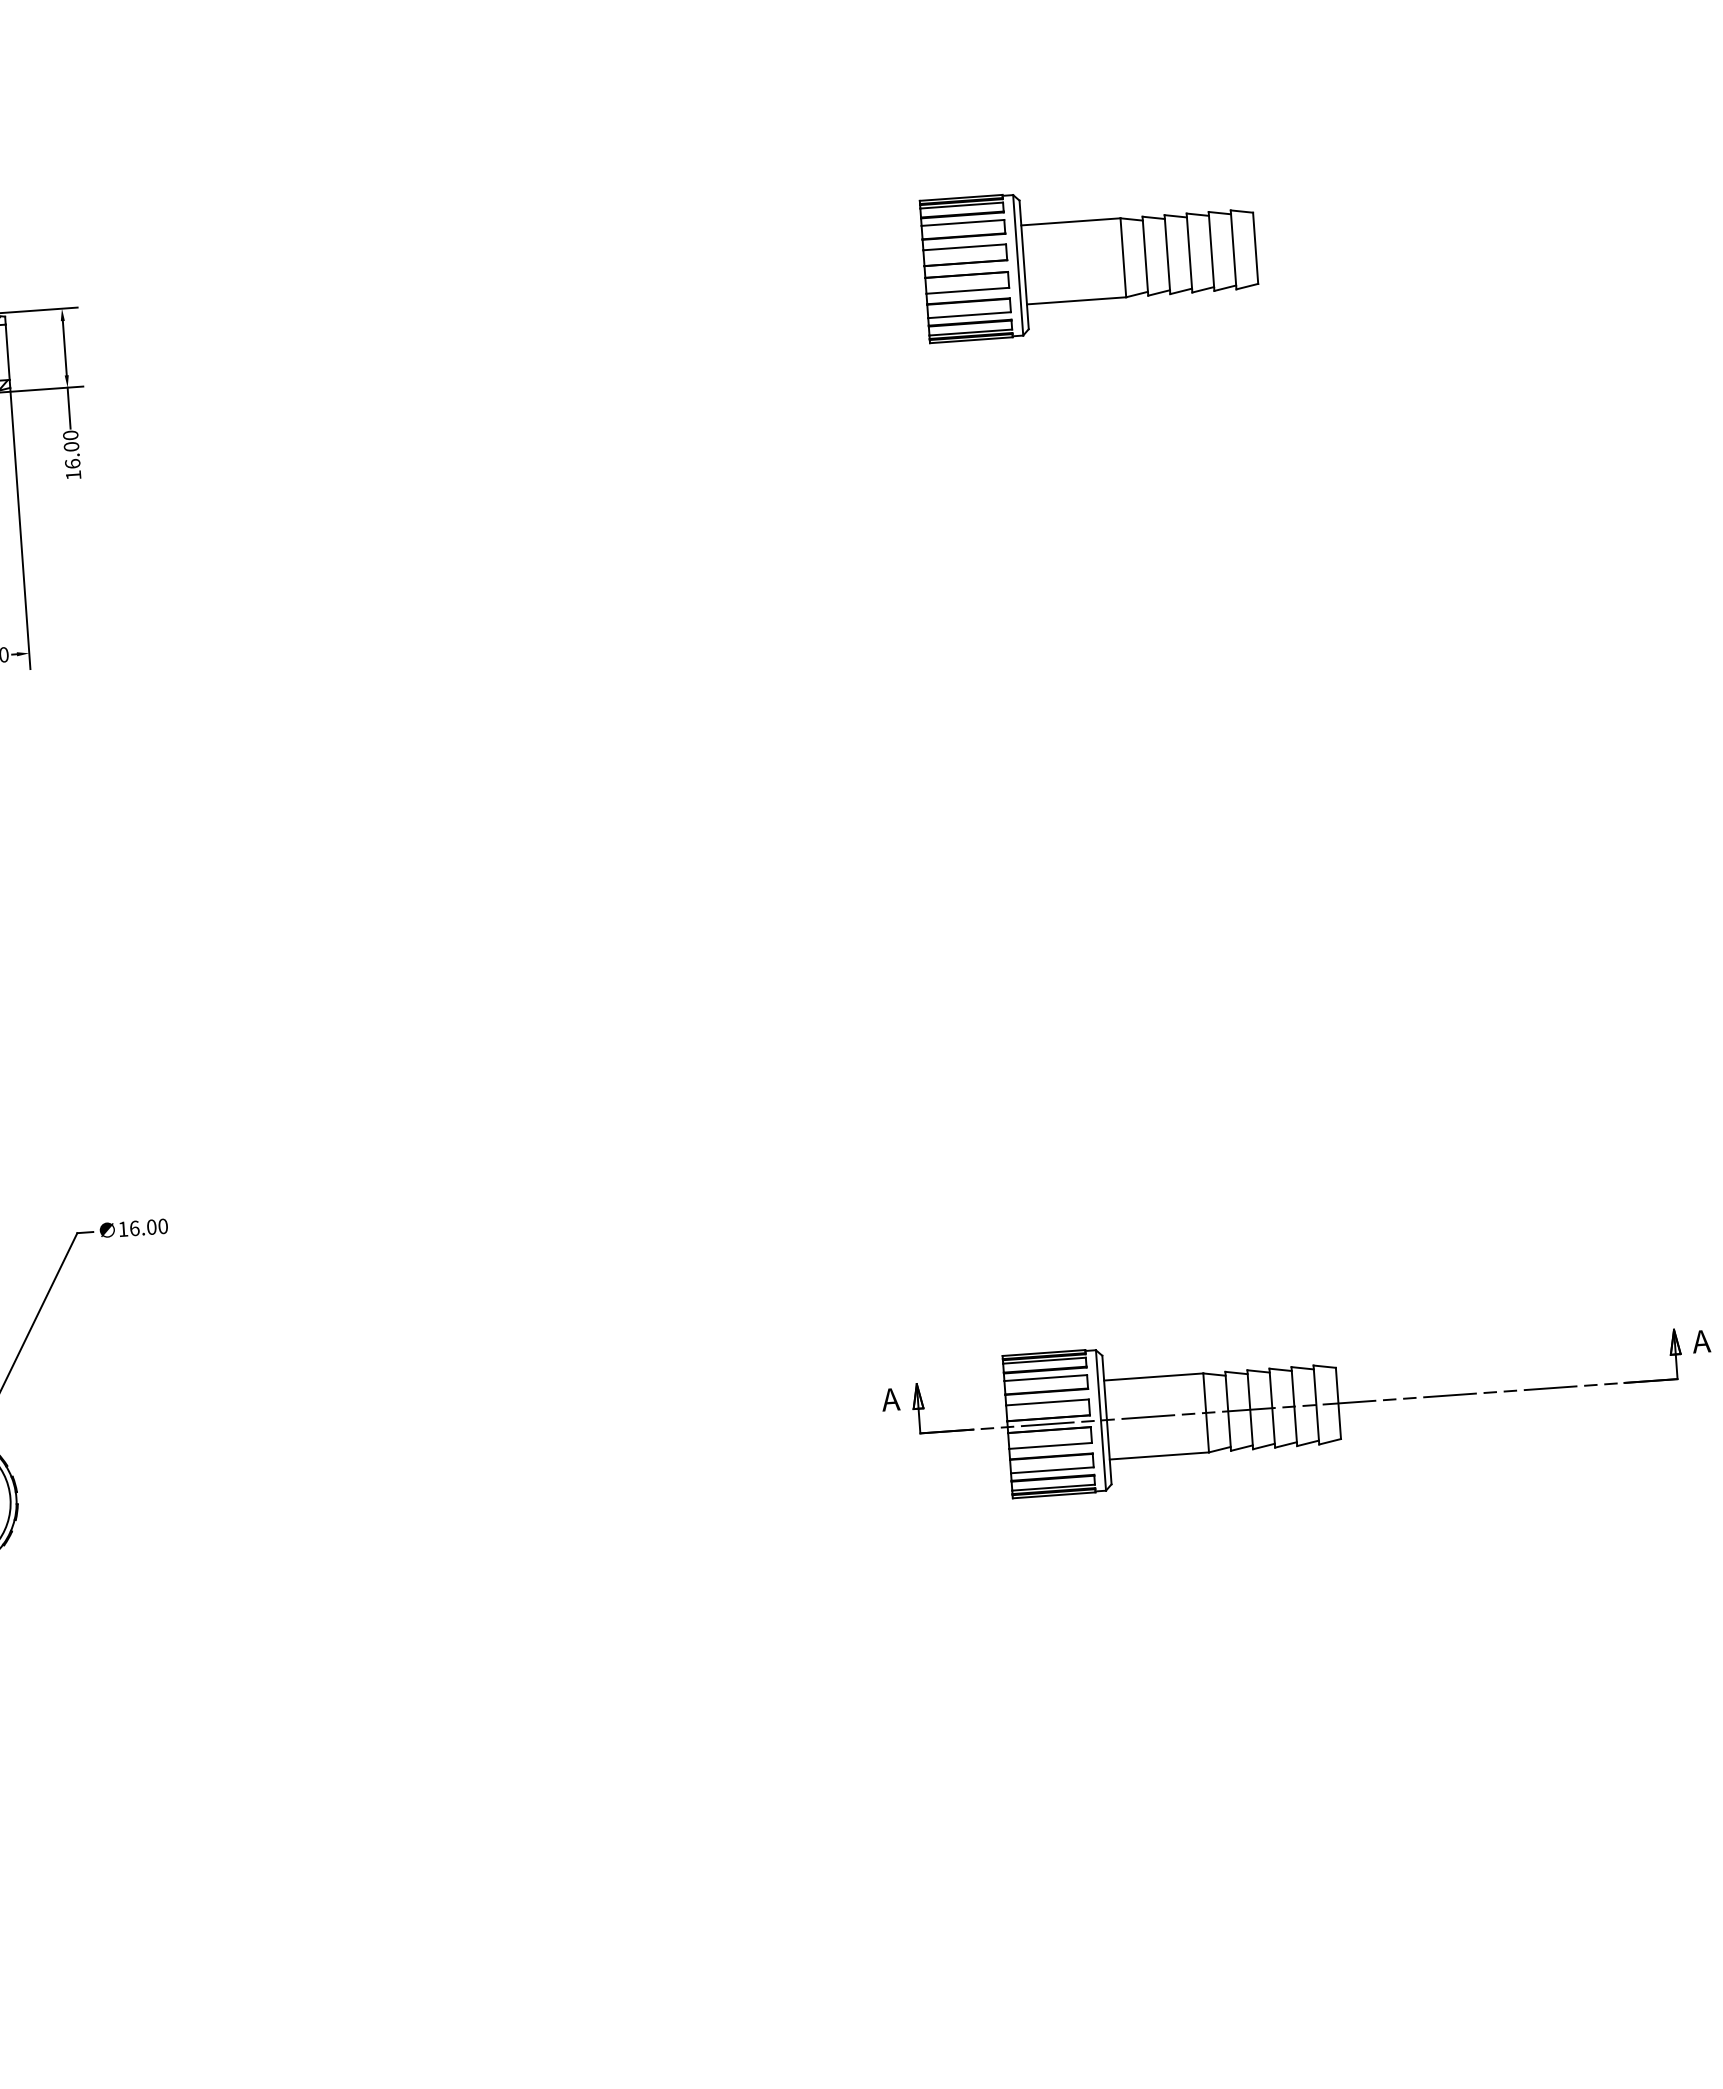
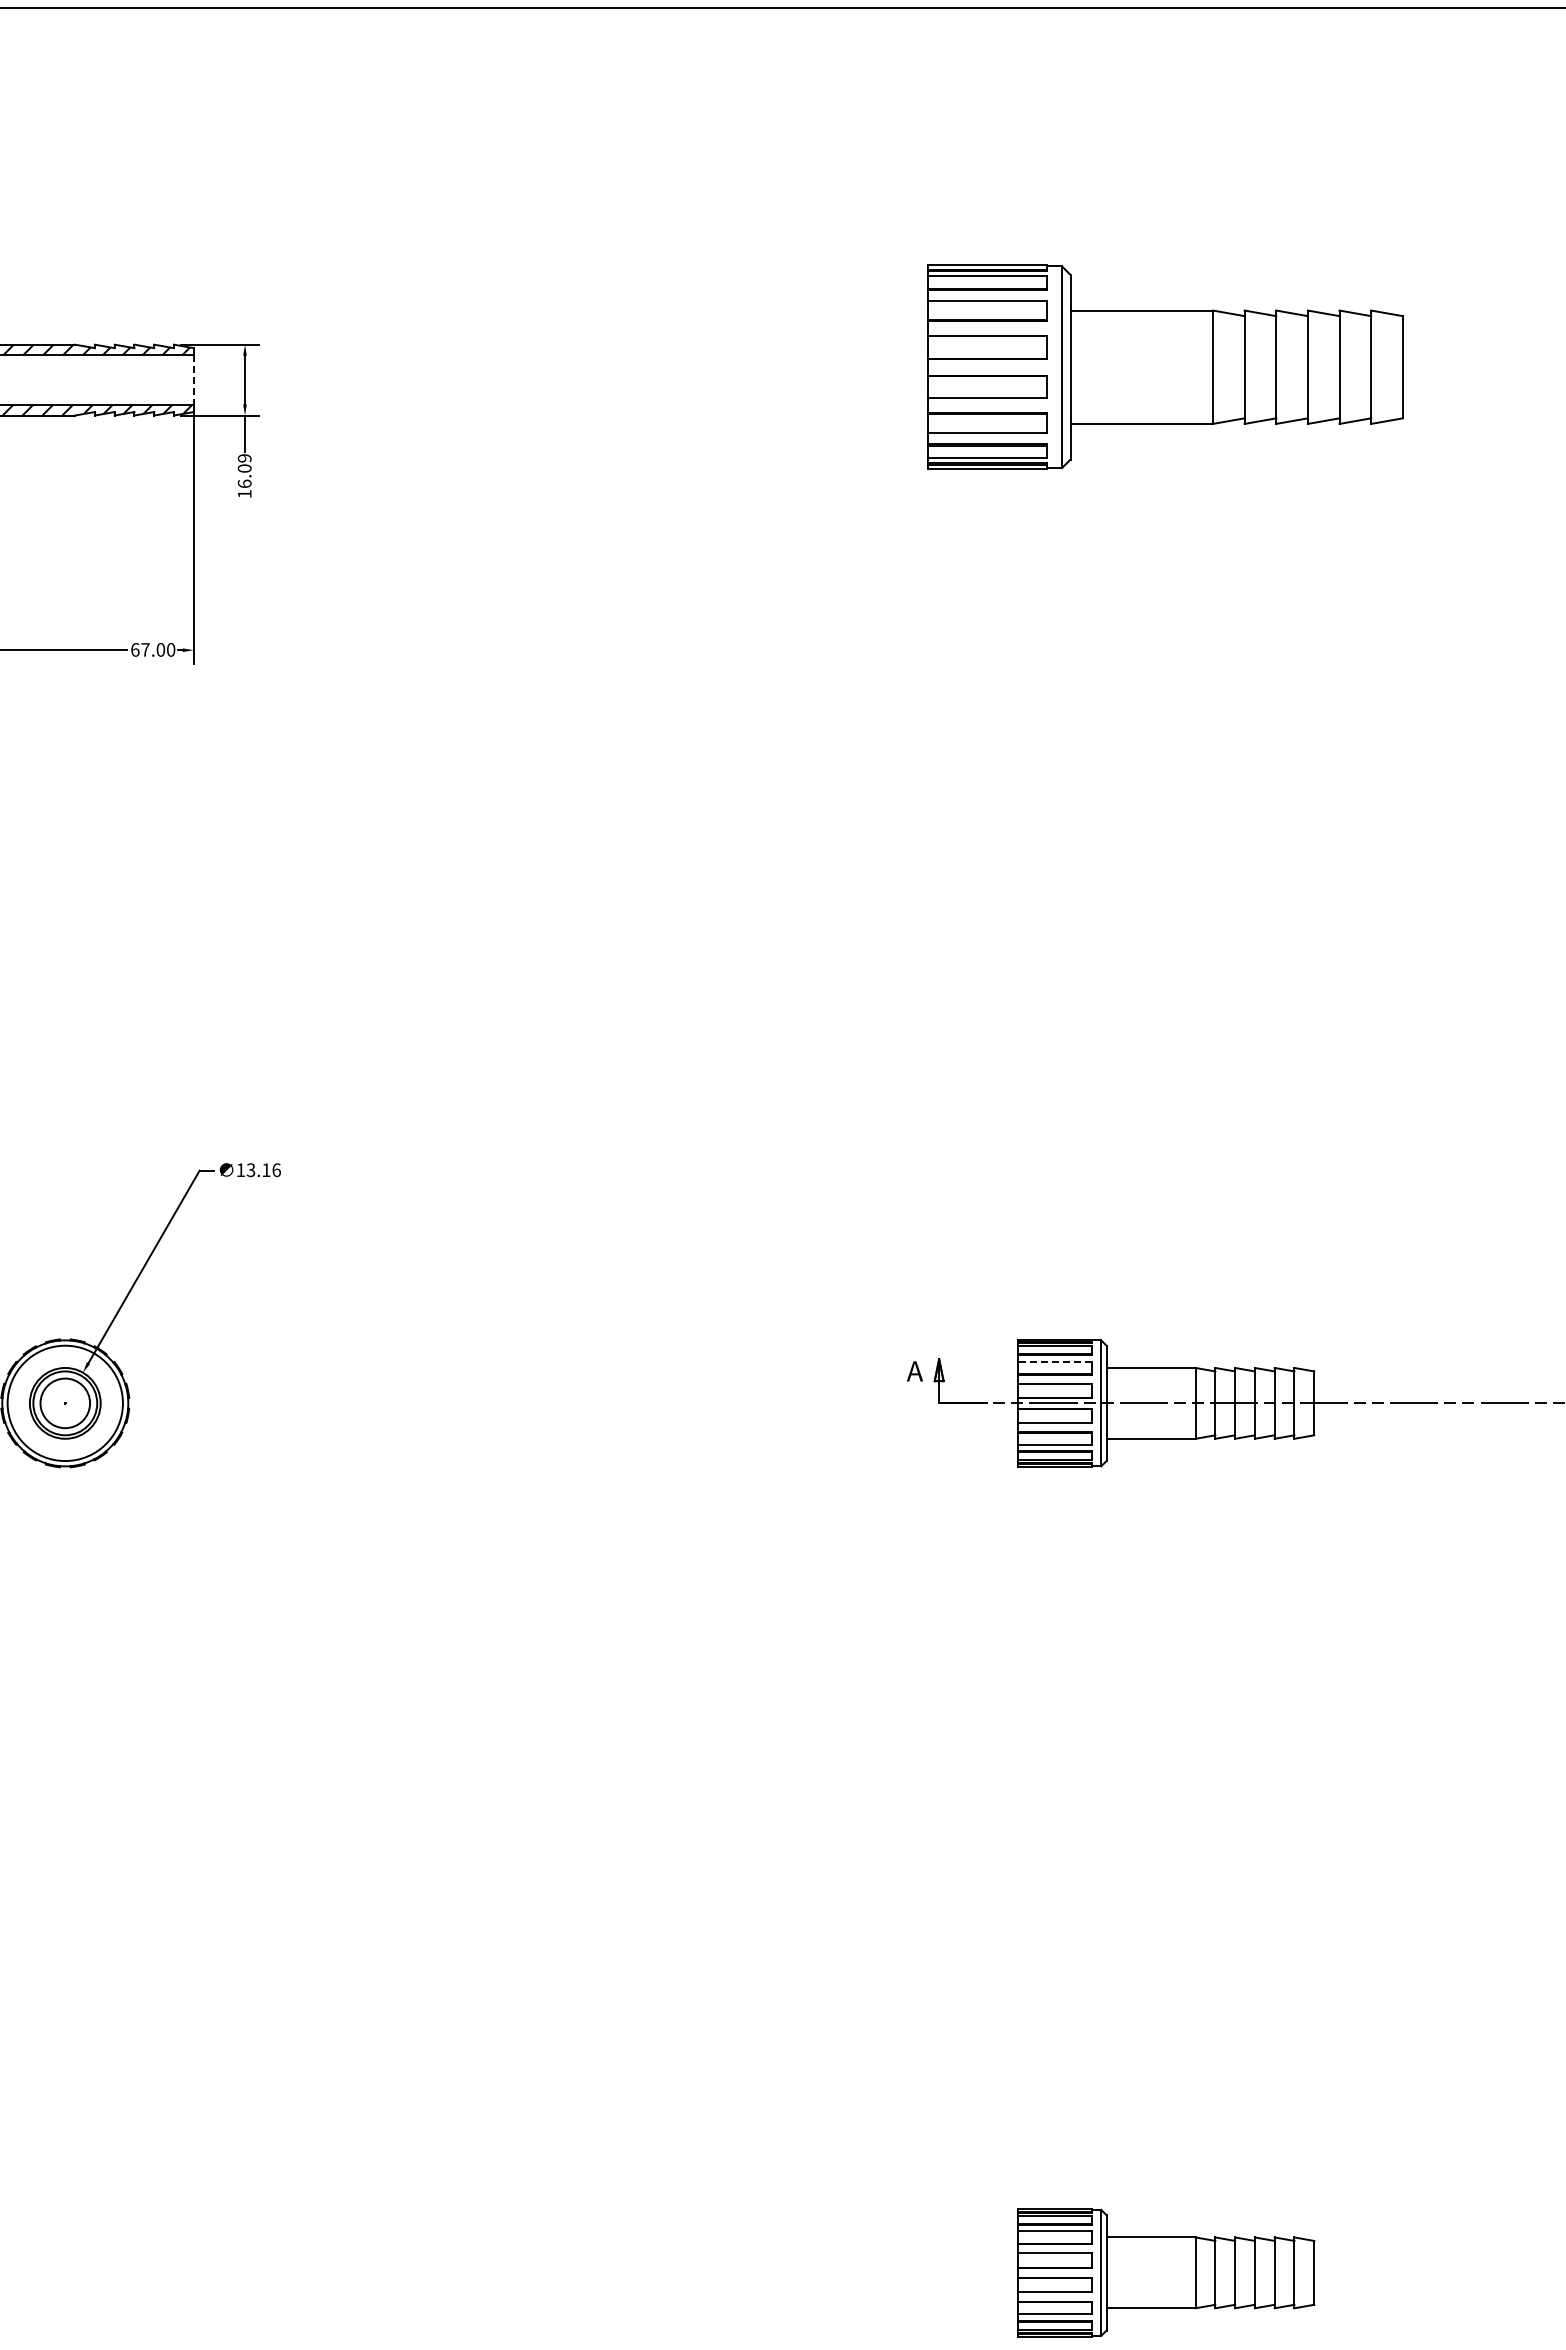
part: (1090, 259) -> (1166, 366), size x1.6
line: (7, 352) -> (193, 380), solid -> dashed
text: (70, 435) -> (244, 458), 16.00 -> 16.09
text: (148, 1227) -> (263, 1170), 16.00 -> 13.16
line: (1045, 1378) -> (1054, 1362), solid -> dashed

